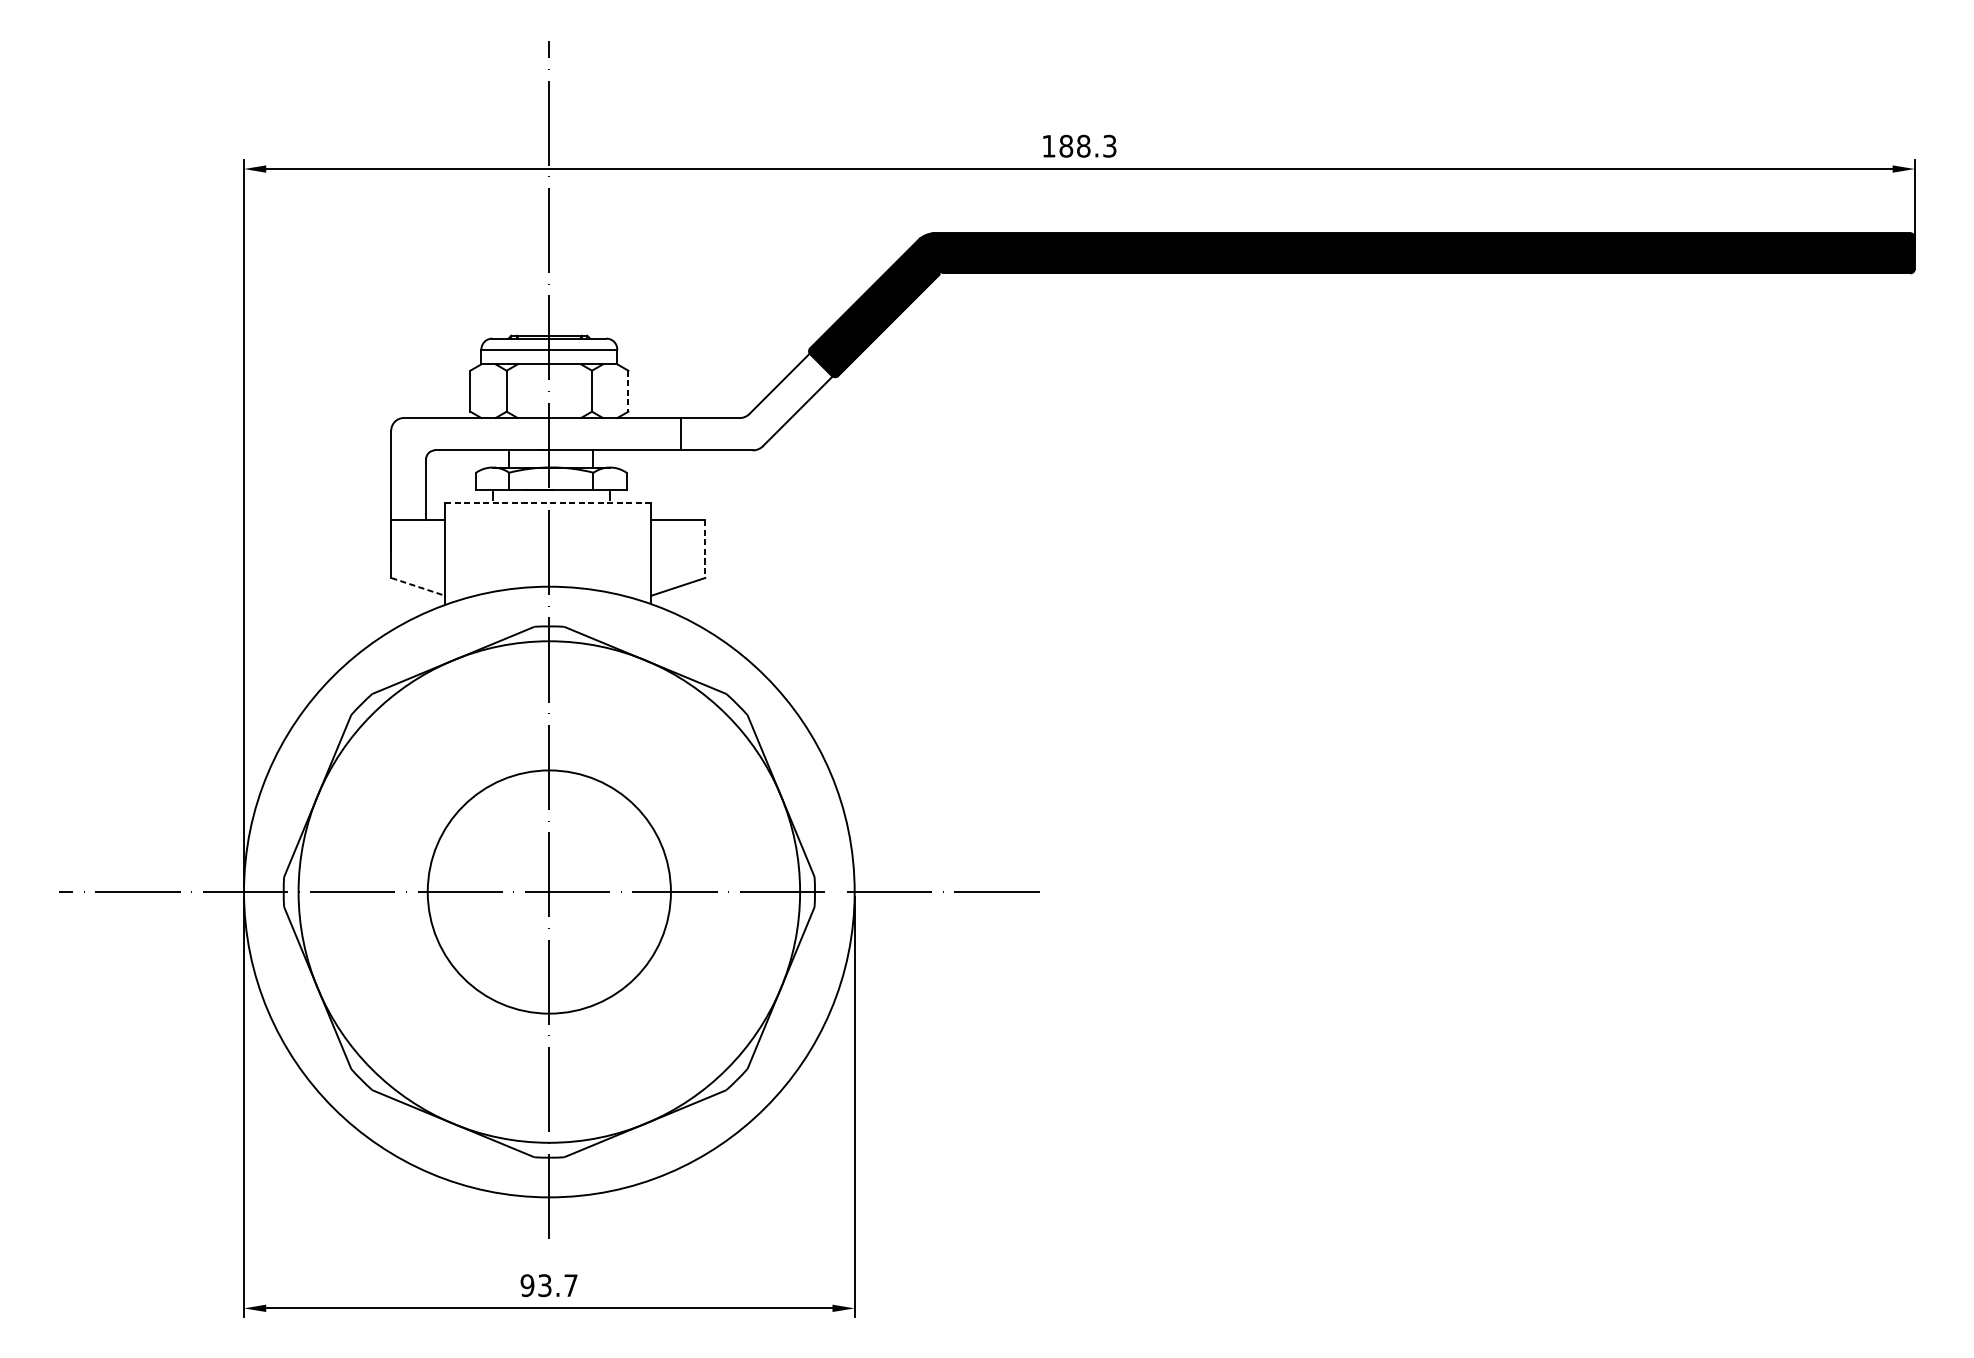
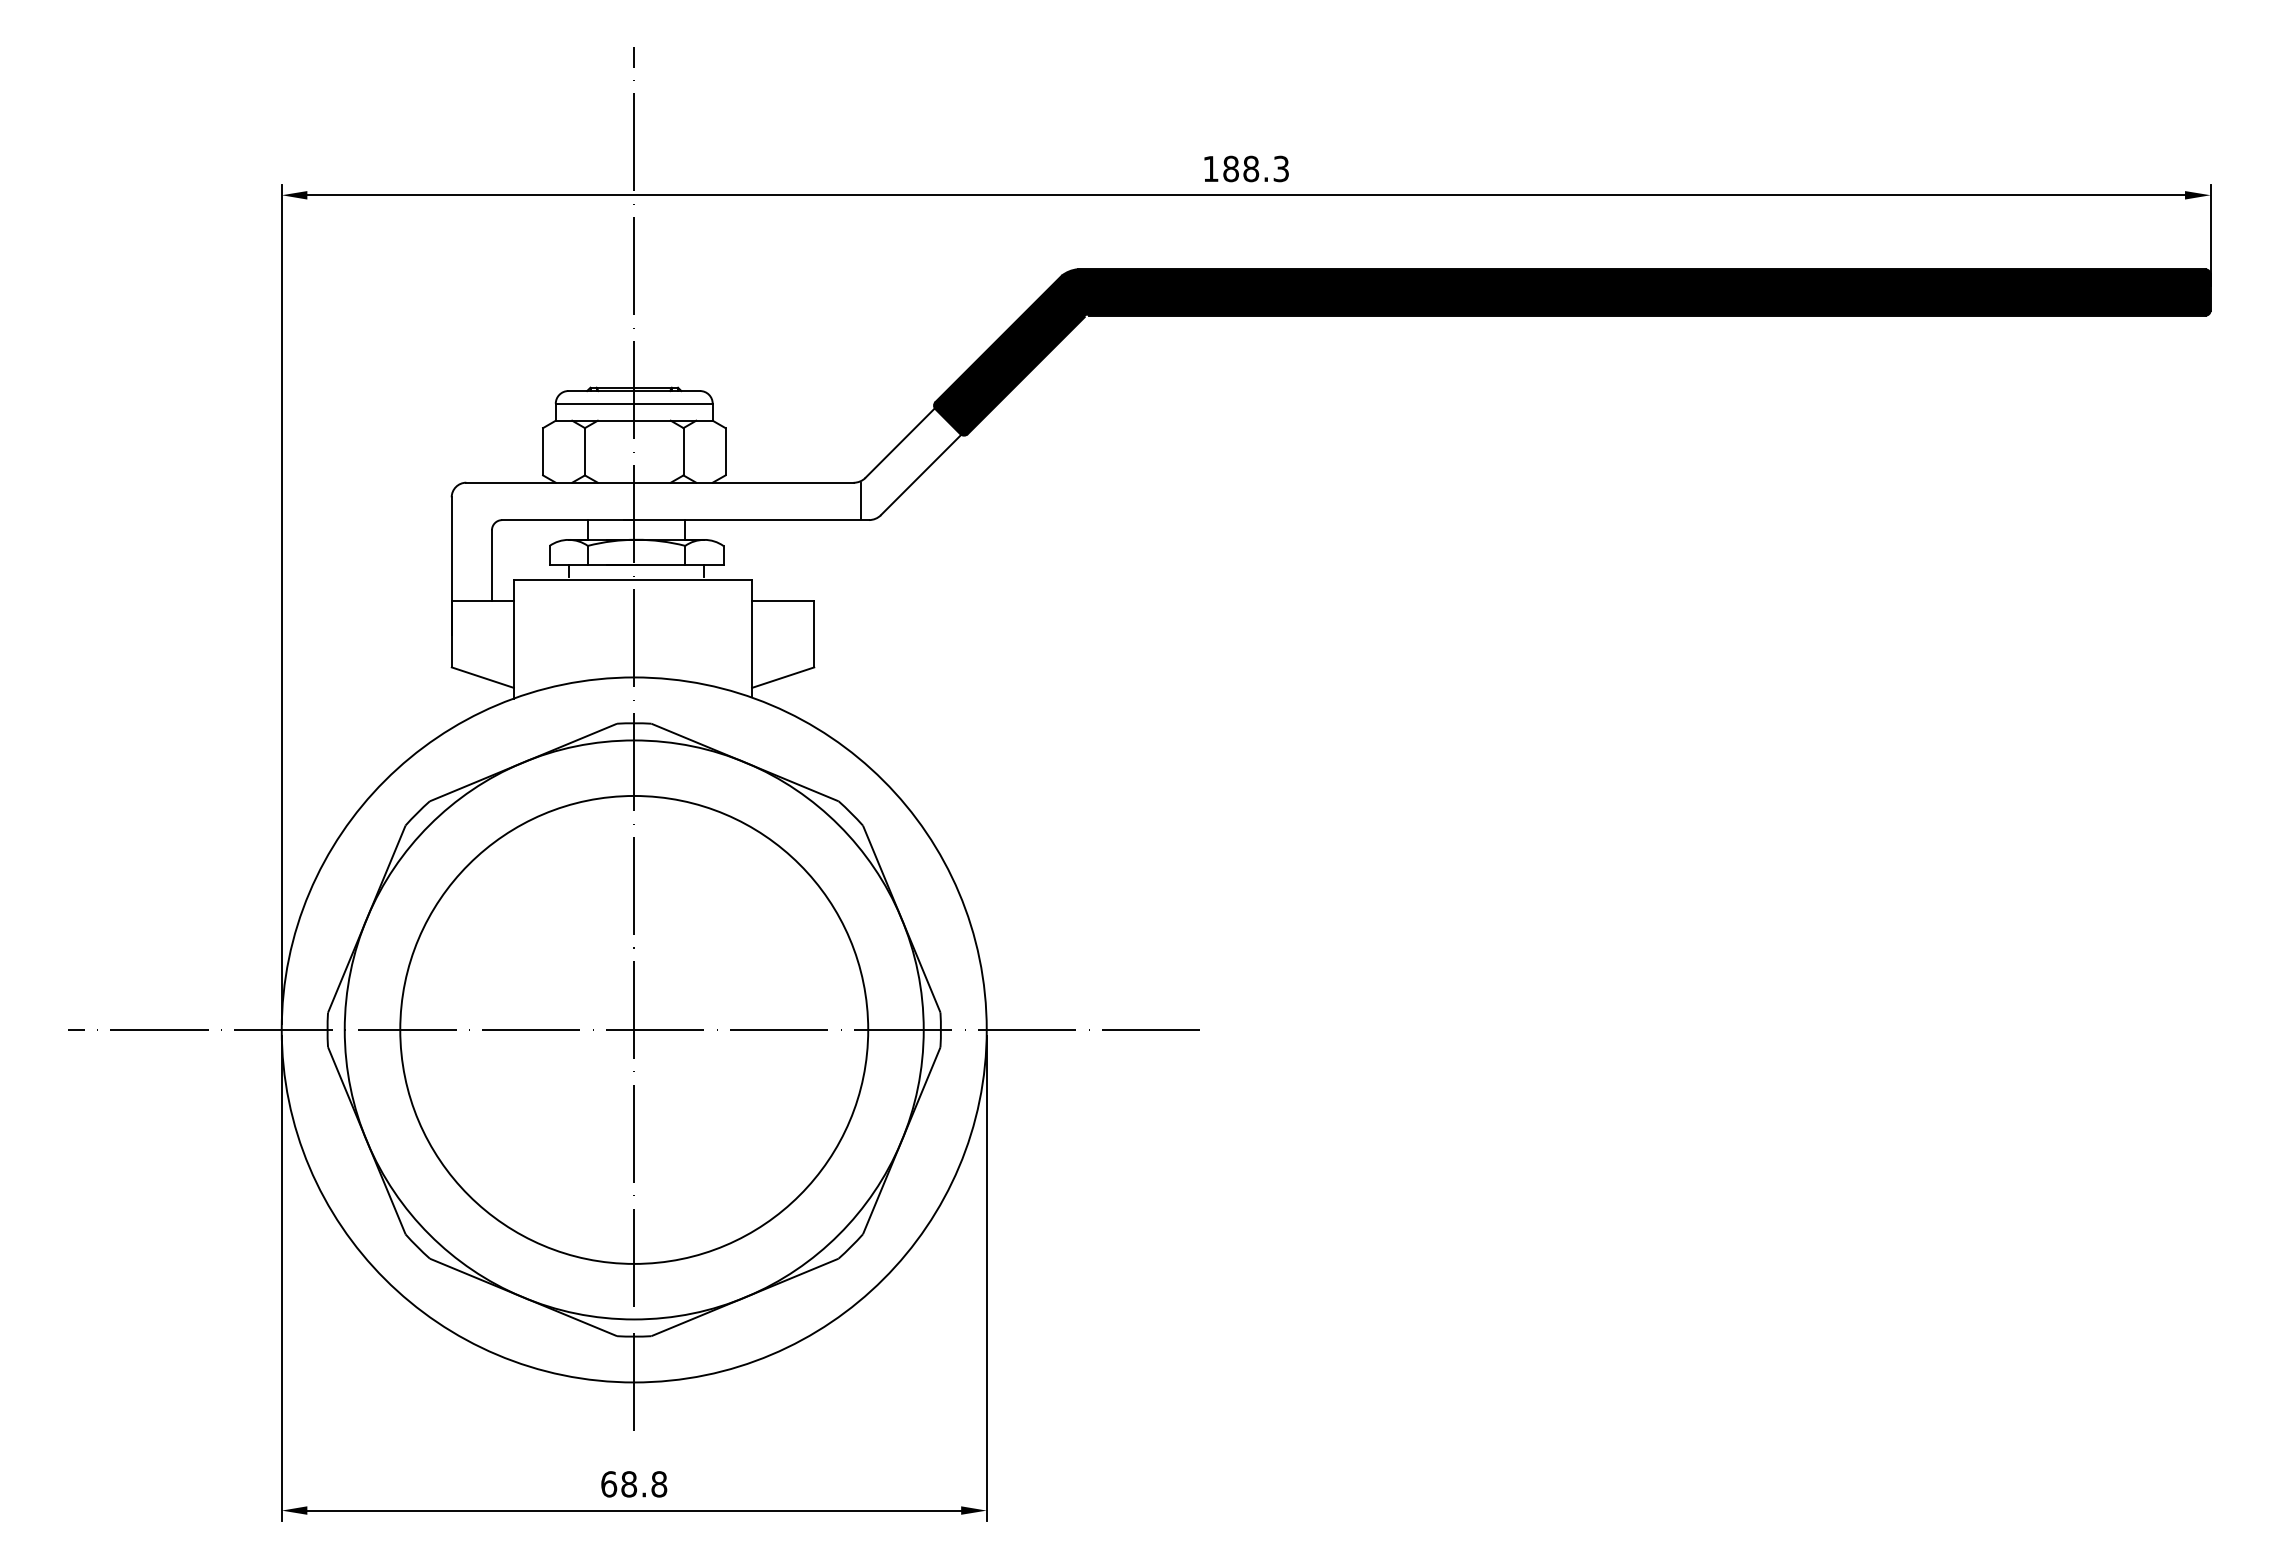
line: (628, 390) -> (725, 451), dashed -> solid
line: (681, 433) -> (860, 500), moved
line: (547, 502) -> (632, 580), dashed -> solid
line: (705, 549) -> (814, 634), dashed -> solid
line: (417, 586) -> (482, 677), dashed -> solid
circle: (549, 891) -> (634, 1029), size x1.67
text: (549, 1285) -> (634, 1484), 93.7 -> 68.8

